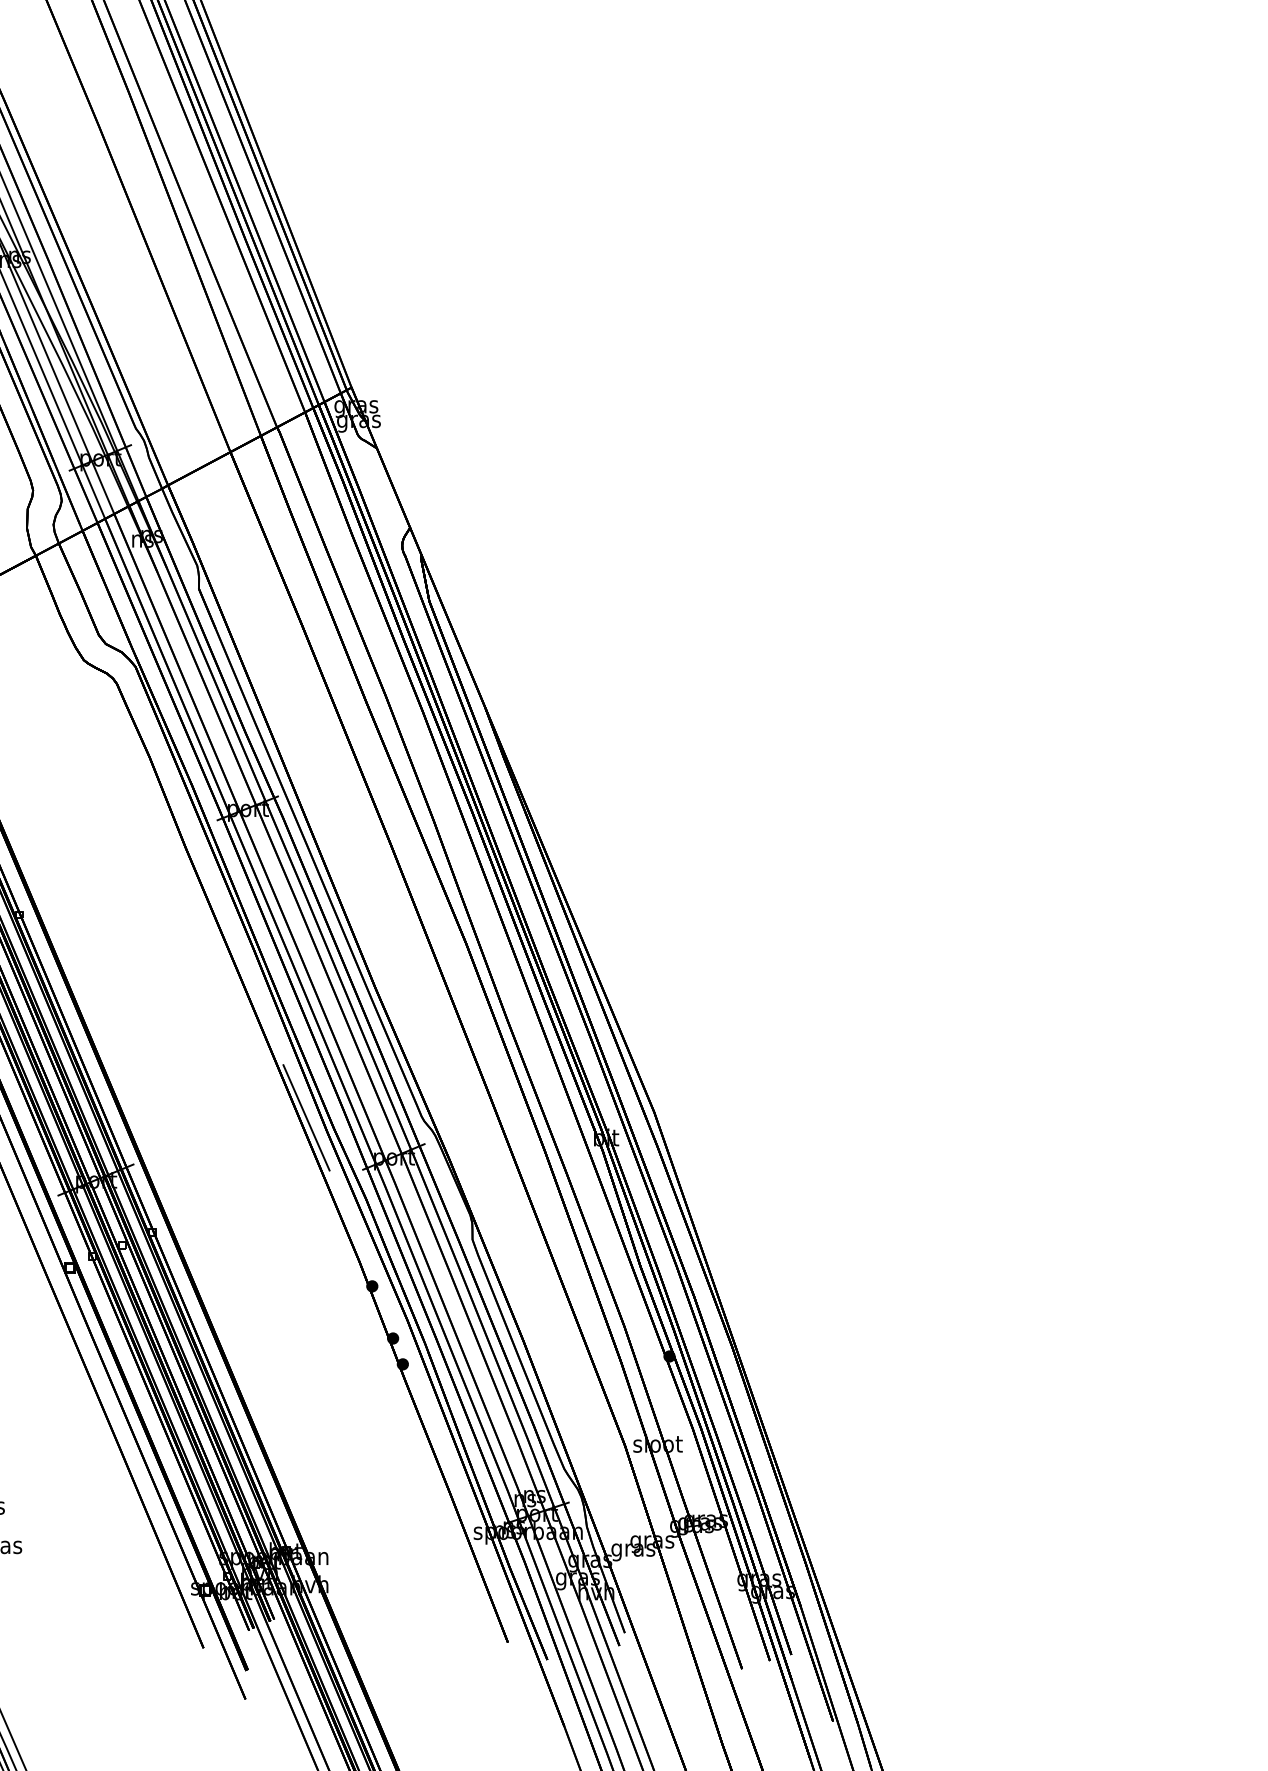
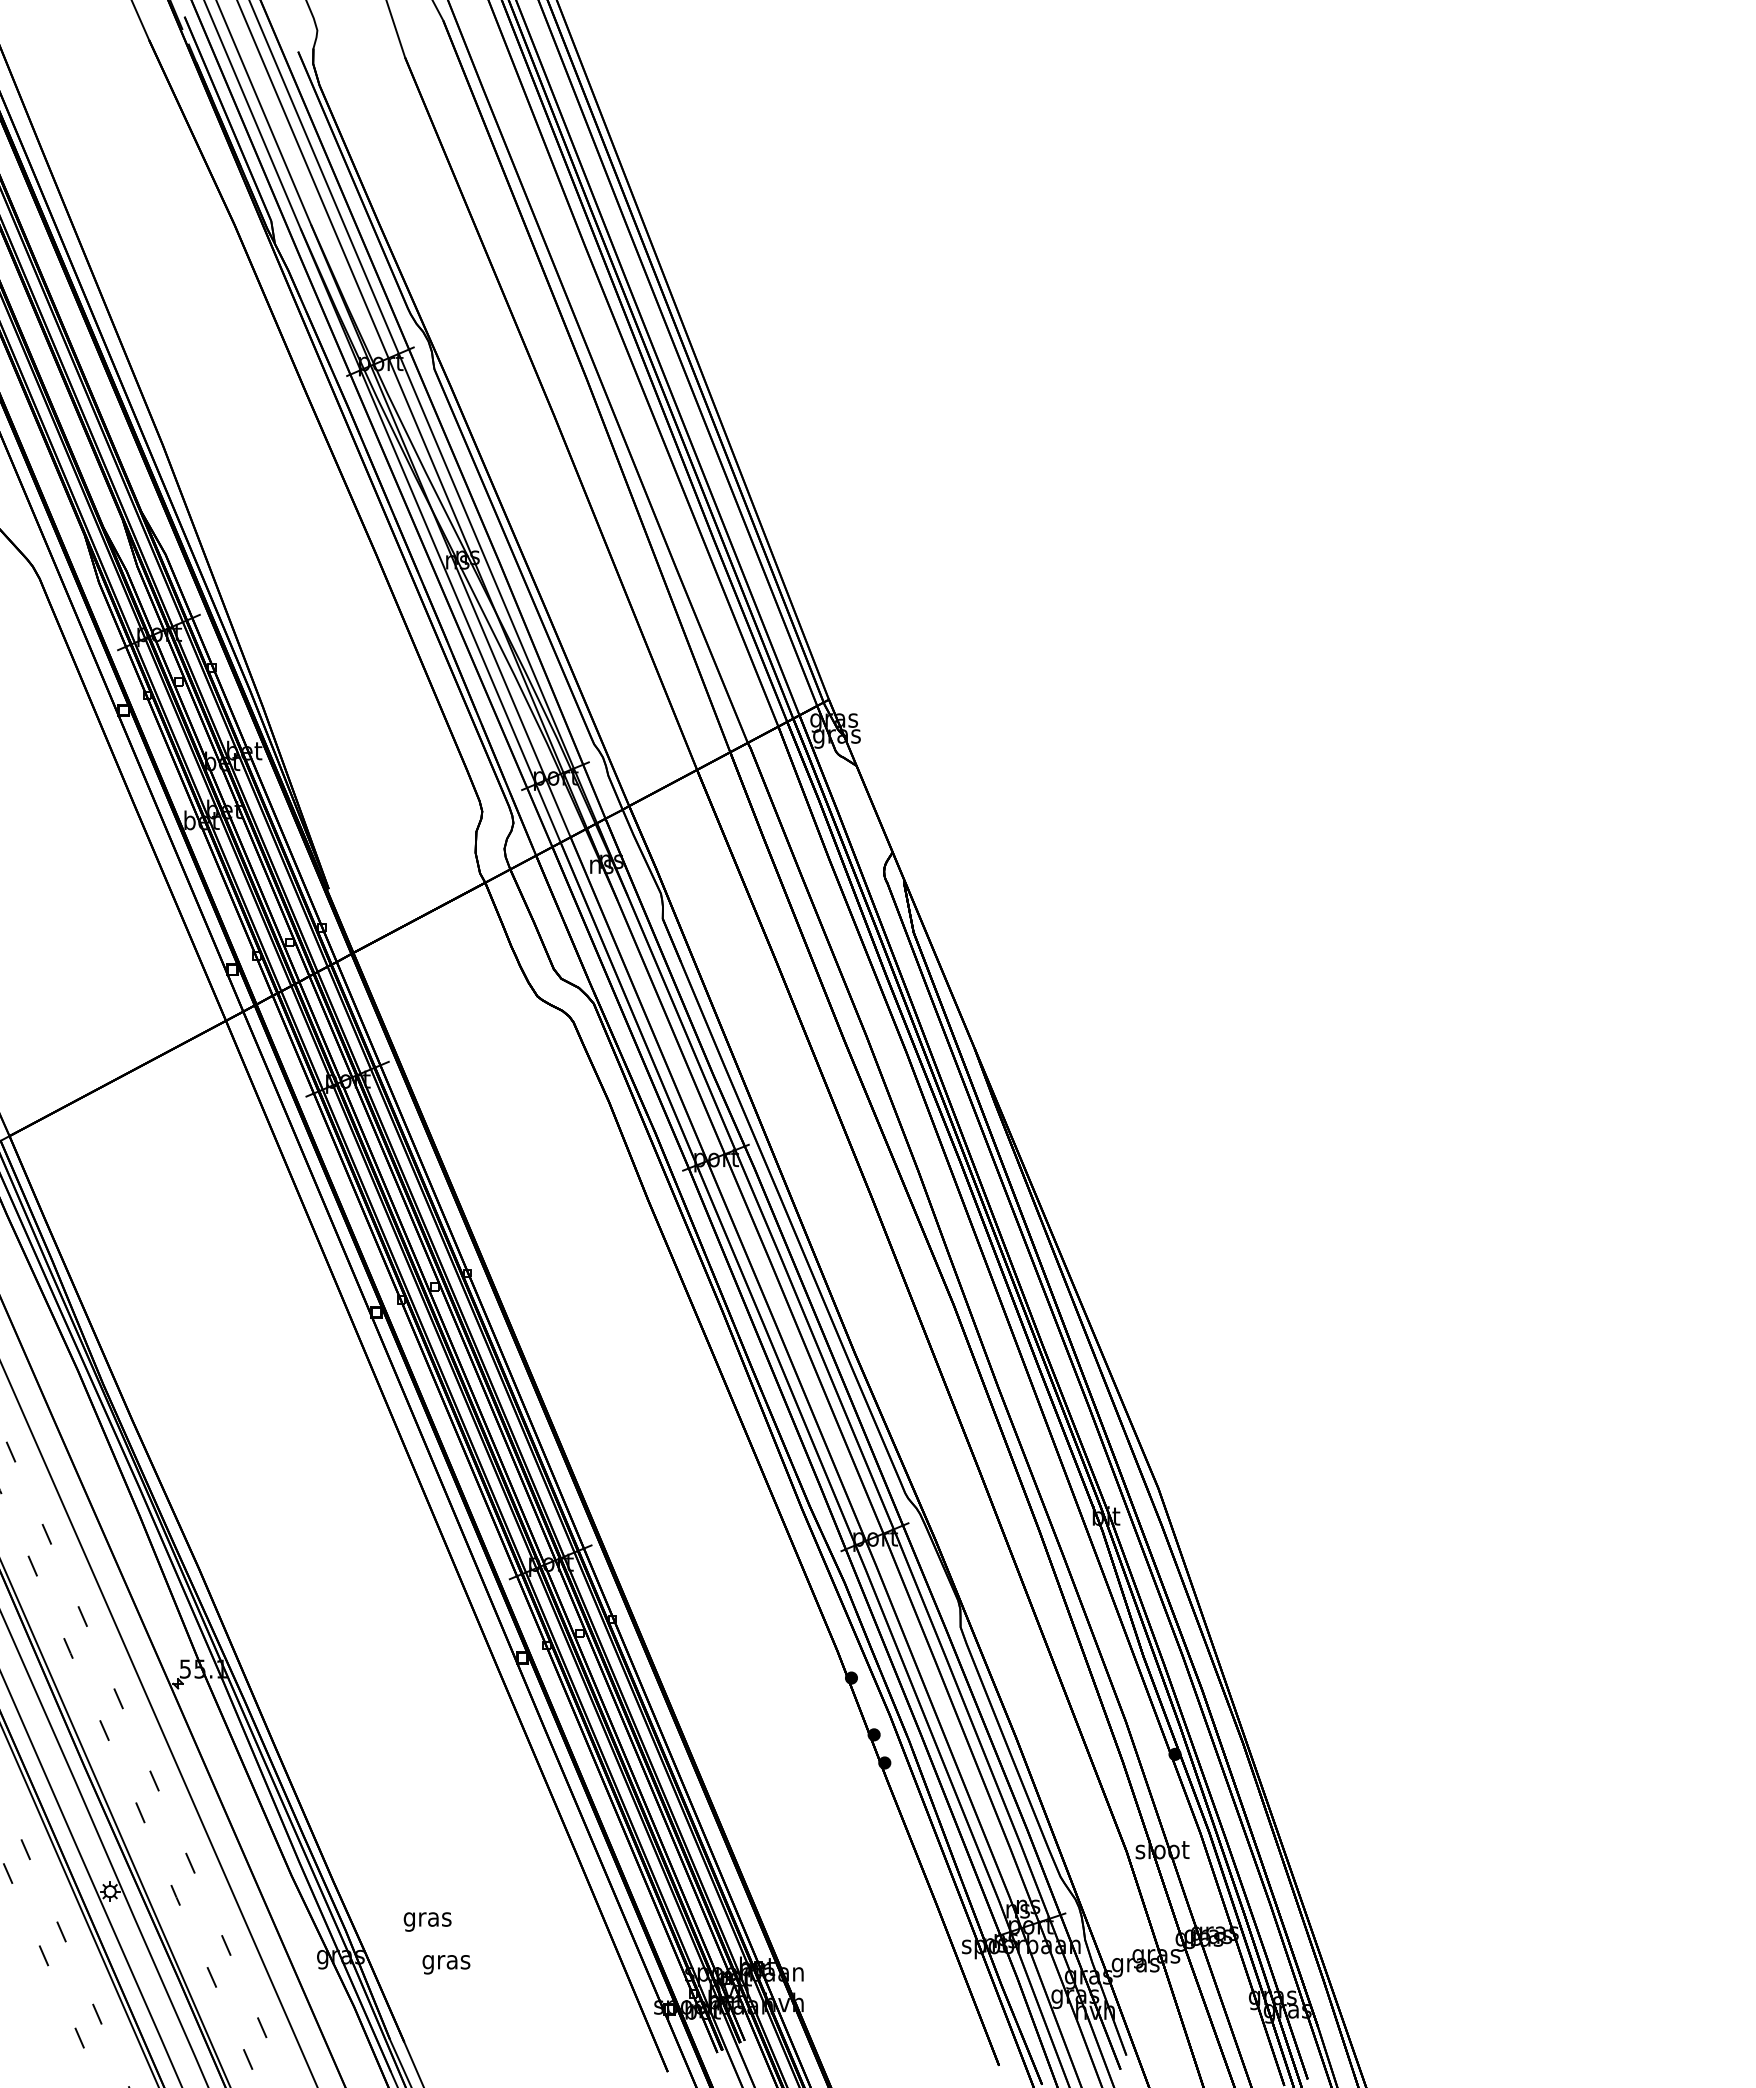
line: (306, 1117) -> (779, 1494), removed

